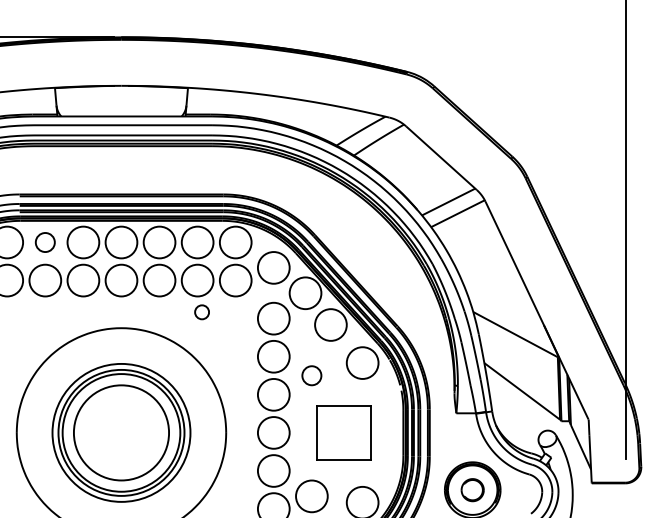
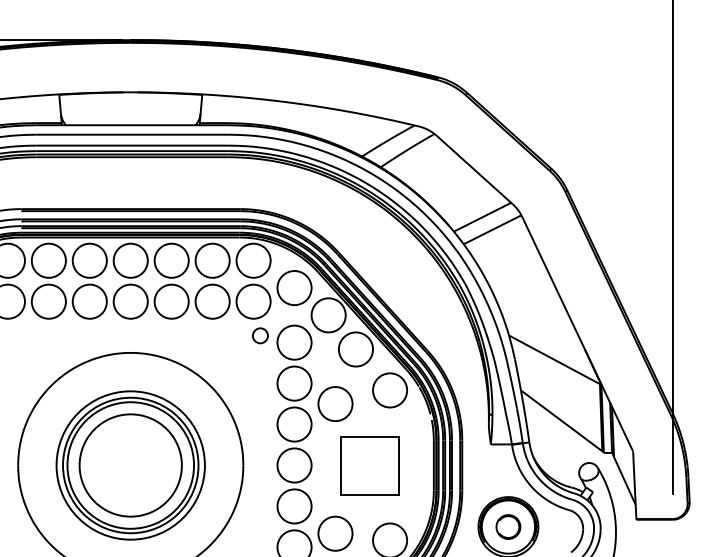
circle: (44, 242) -> (48, 260), size x1.67
circle: (202, 312) -> (260, 335), moved
circle: (311, 375) -> (335, 403), size x1.67

